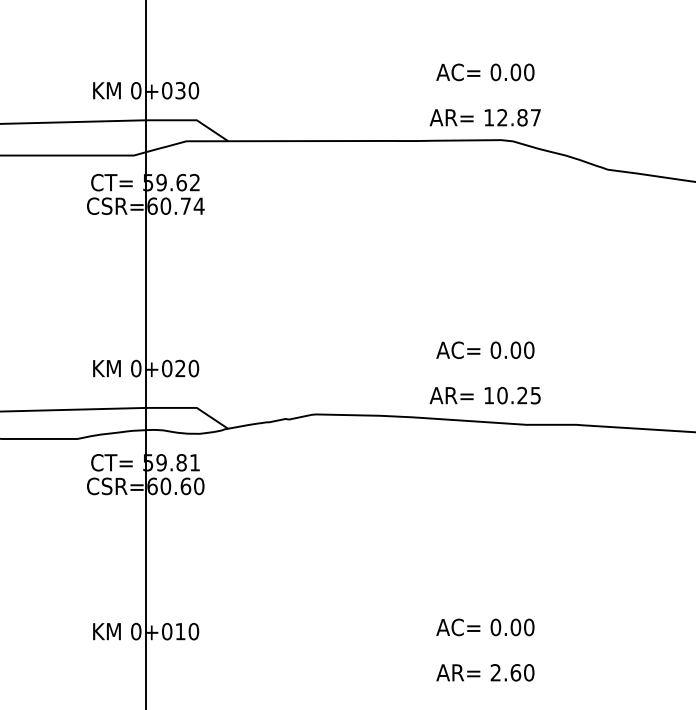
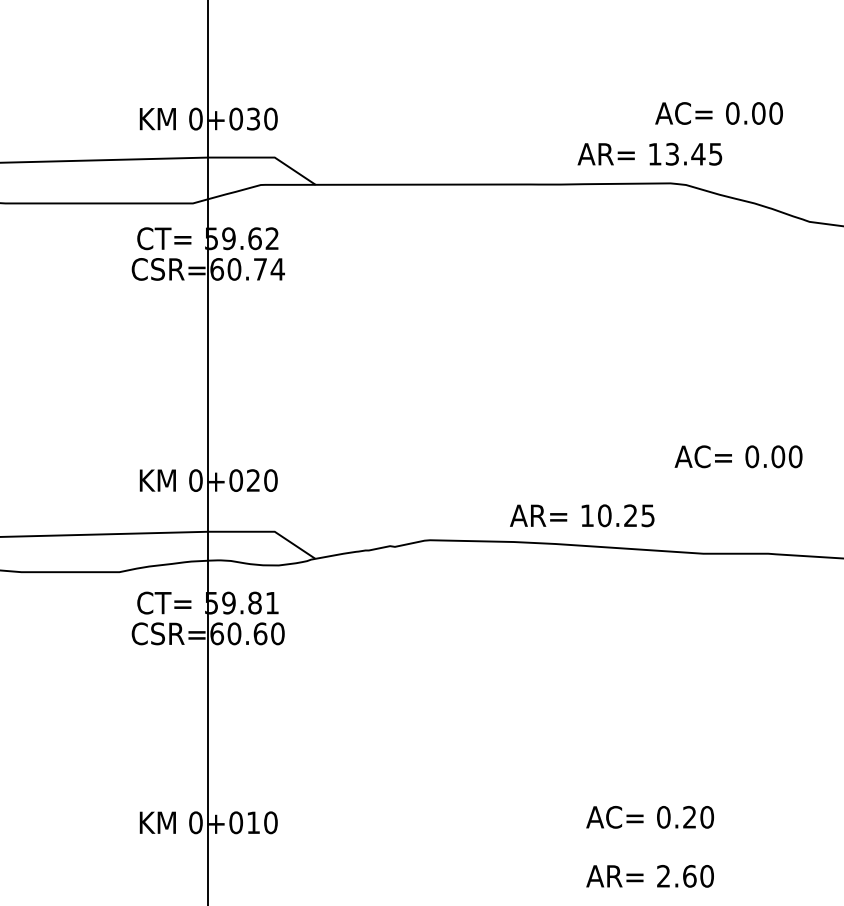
text: (485, 72) -> (719, 113), moved
text: (518, 117) -> (693, 153), 12.87 -> 13.45
text: (485, 349) -> (738, 455), moved
text: (484, 395) -> (581, 515), moved
text: (515, 627) -> (689, 817), 0.00 -> 0.20

